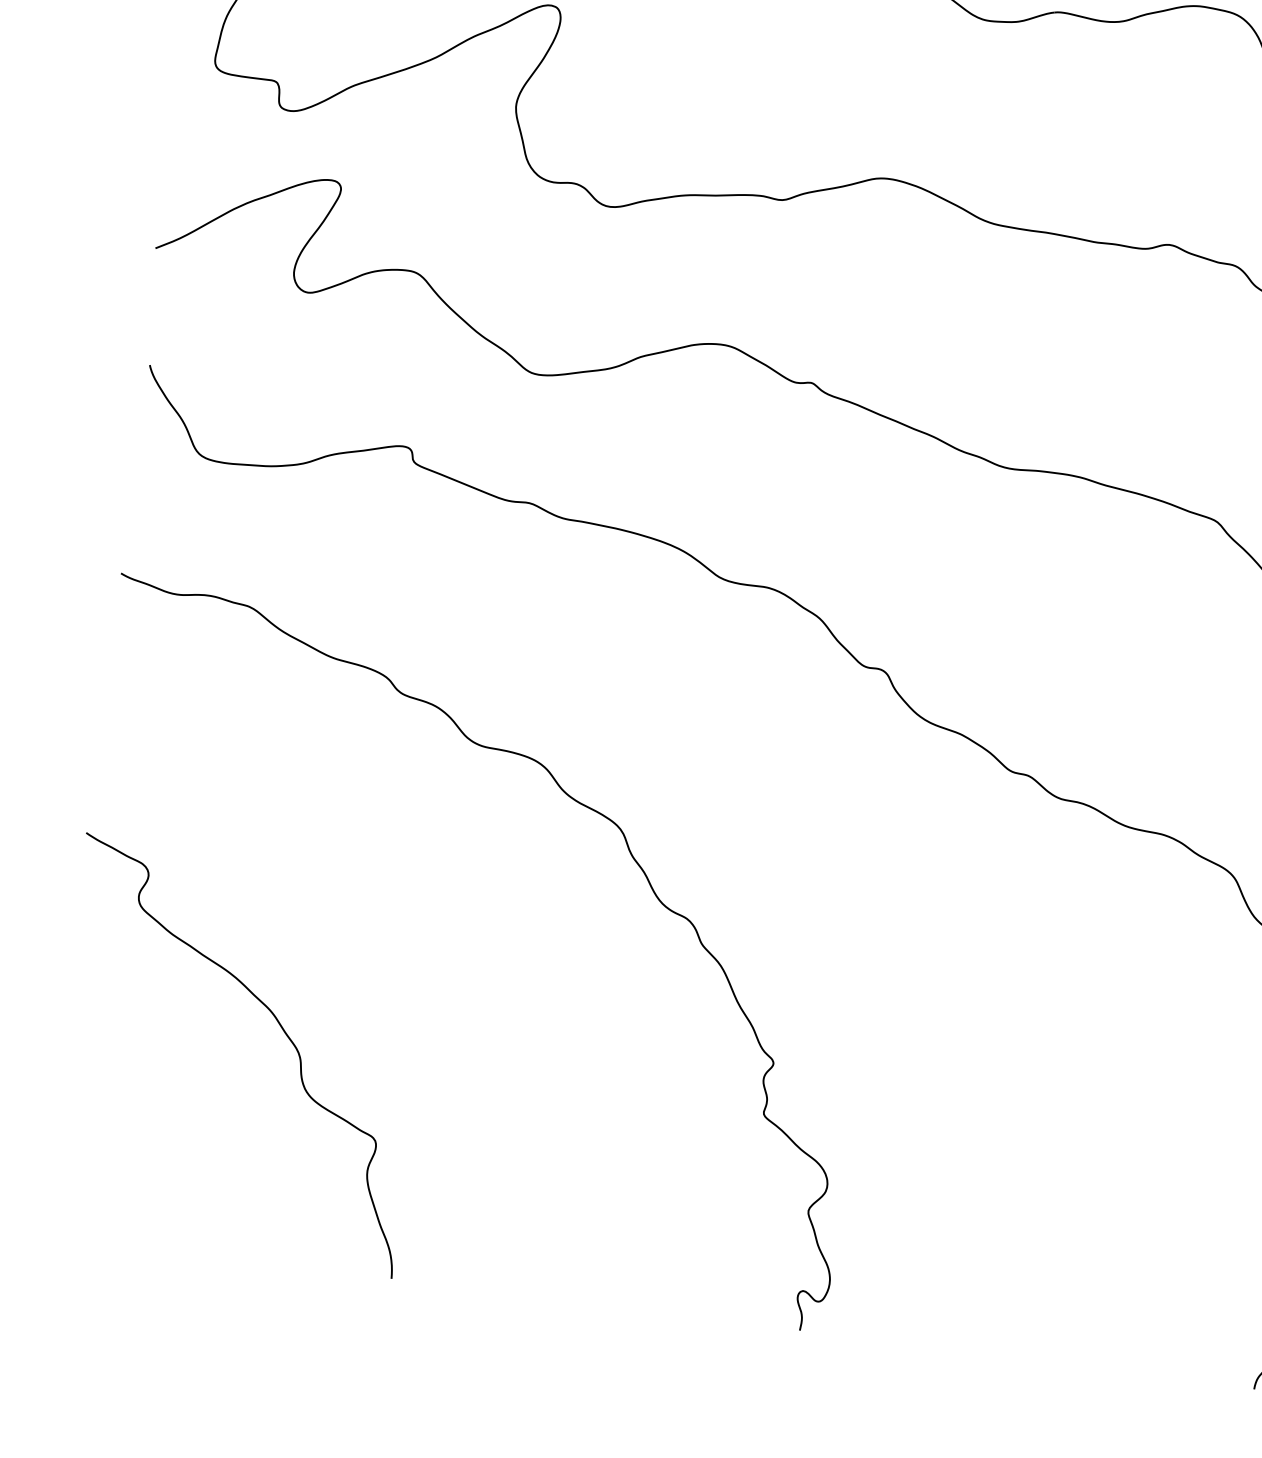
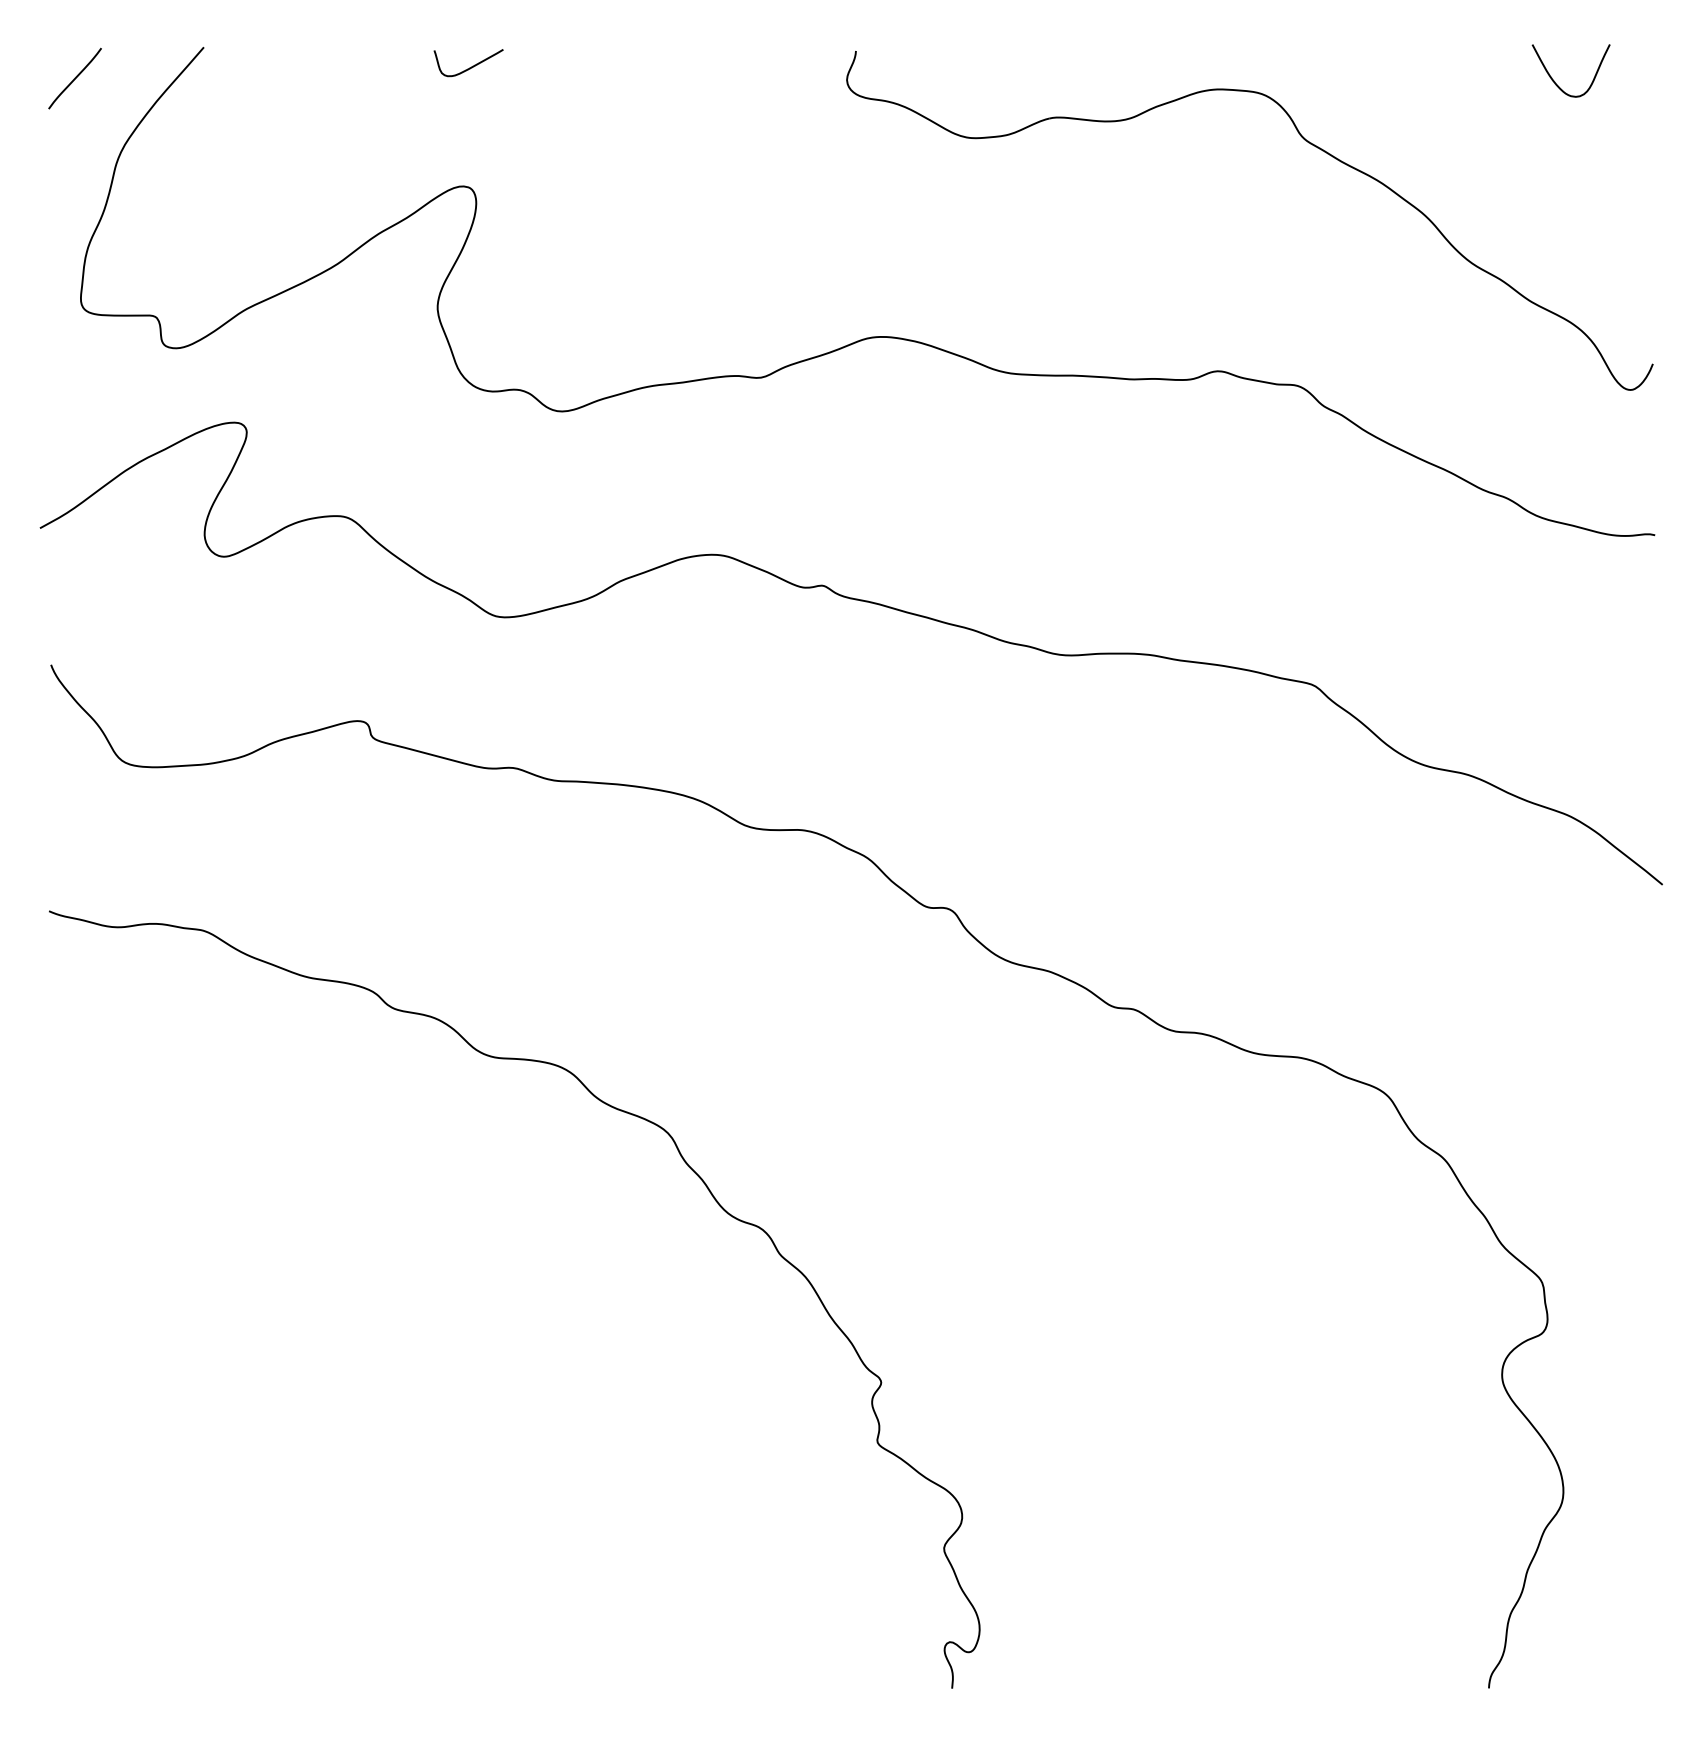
curve: (282, 1030) -> (305, 1417), removed

